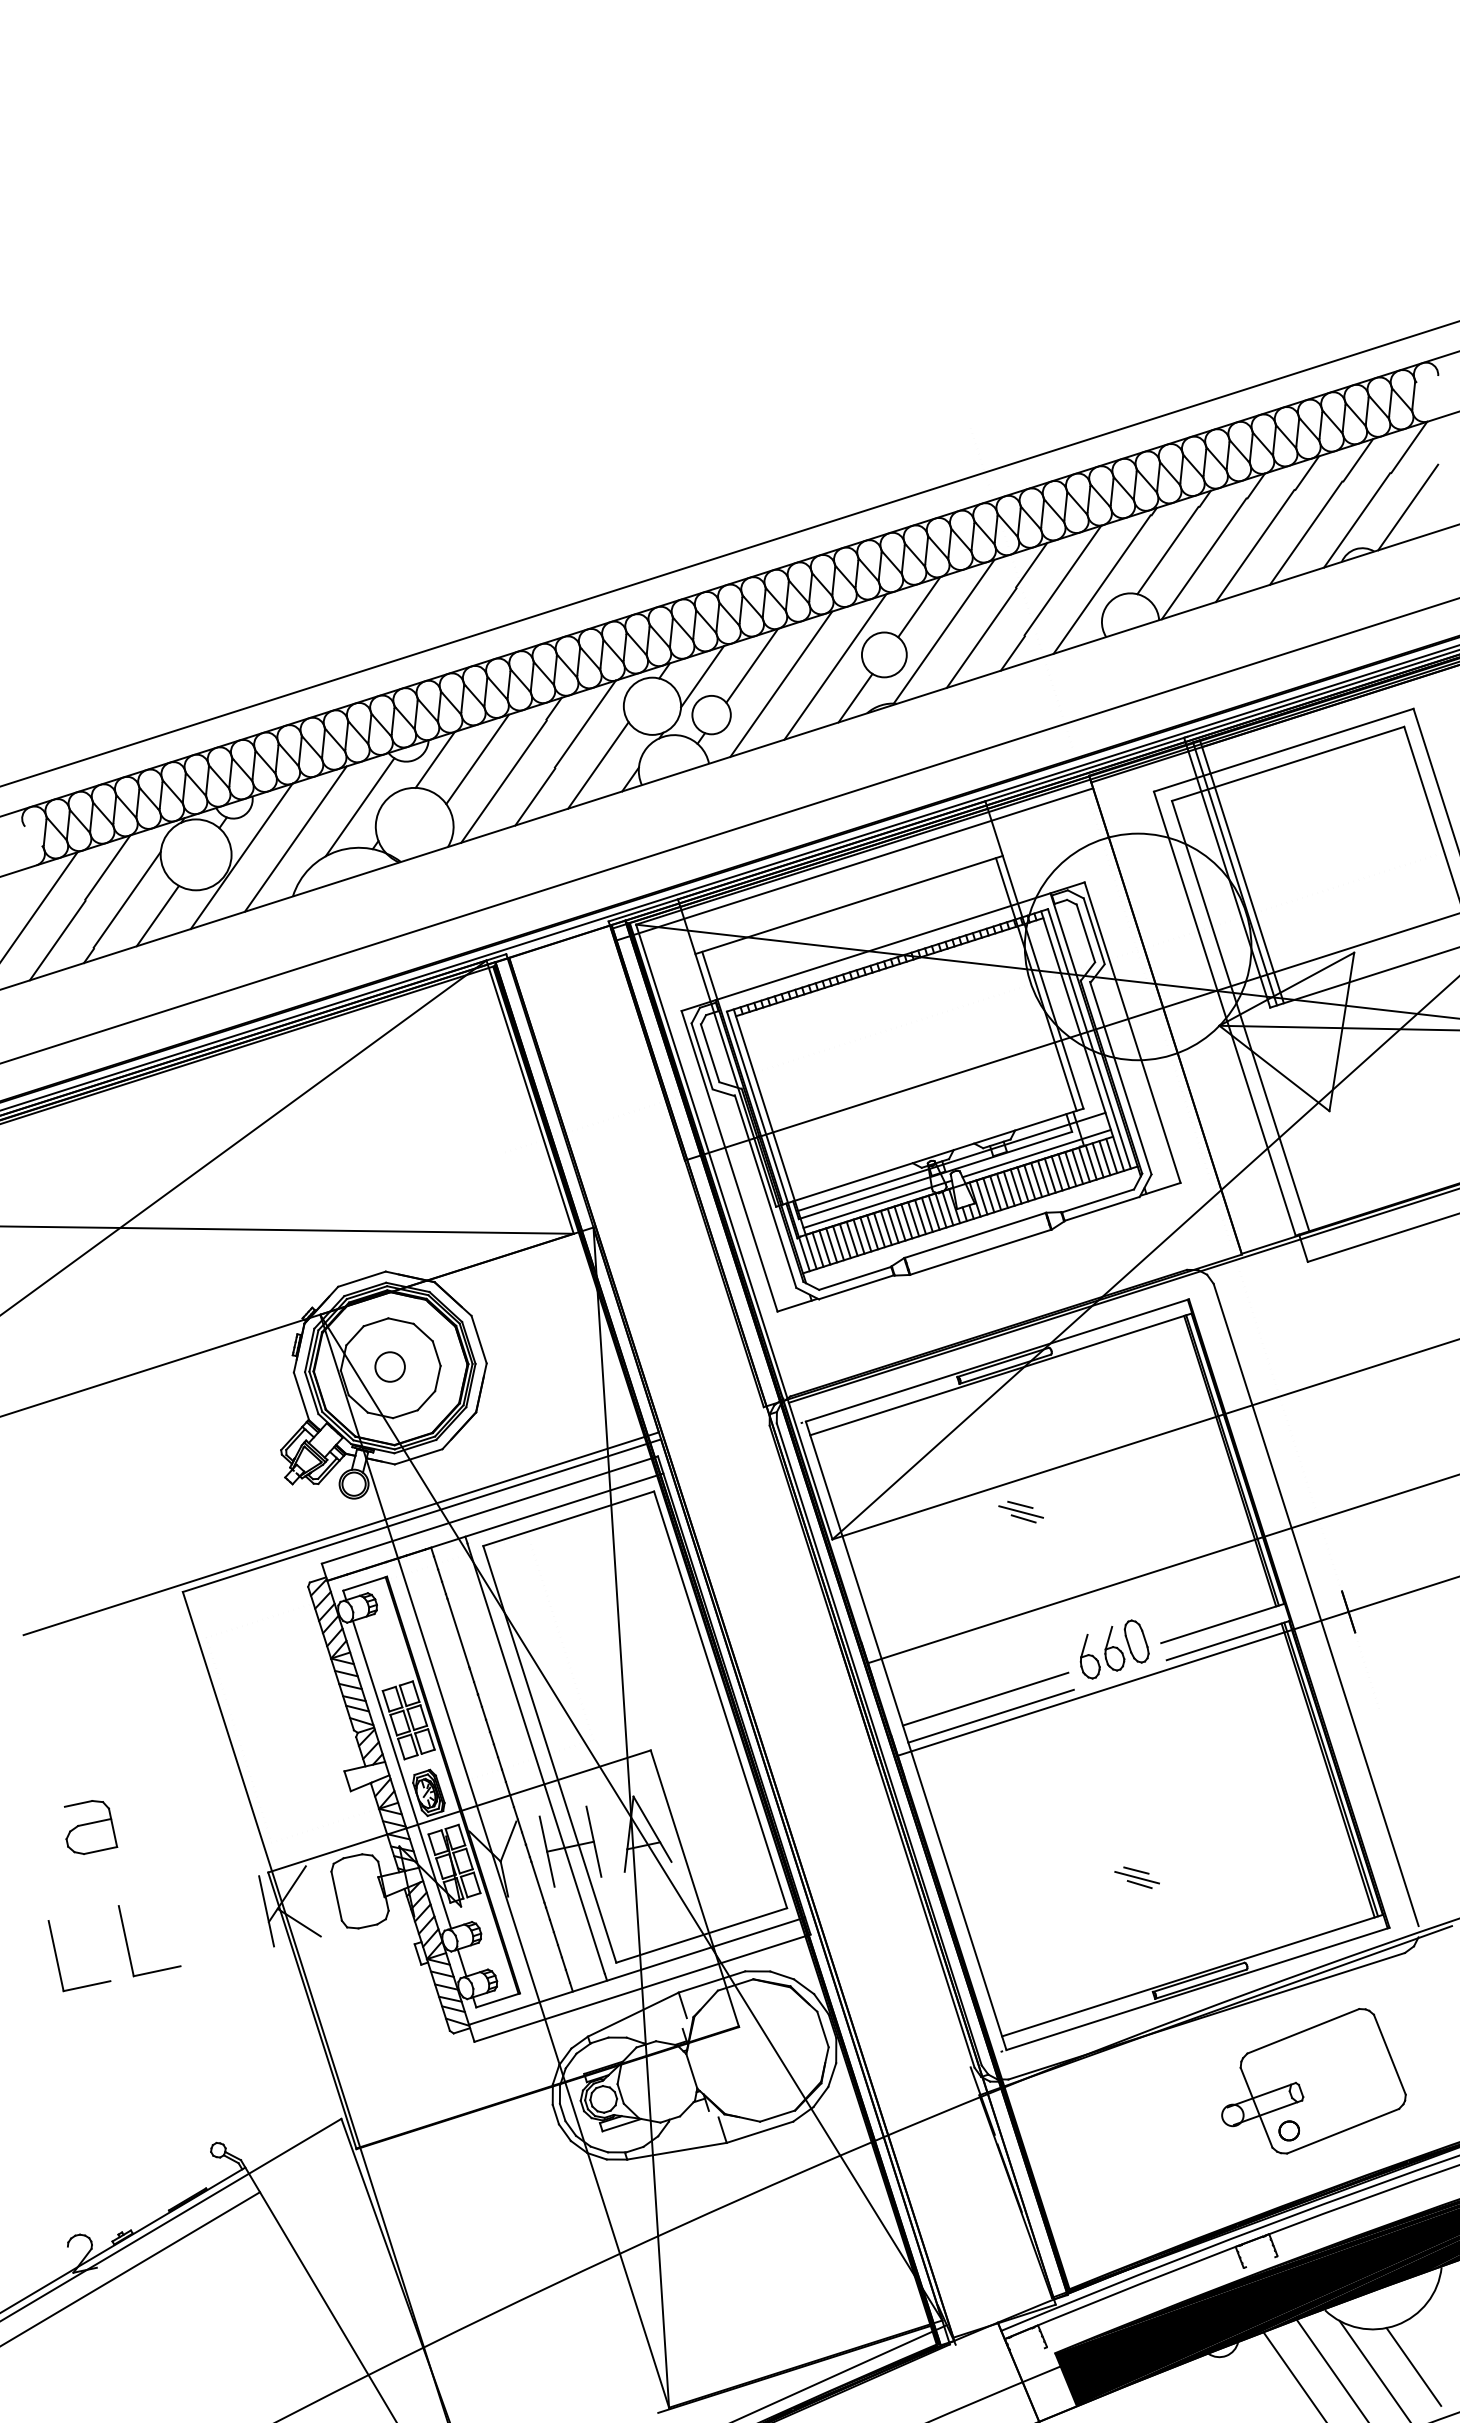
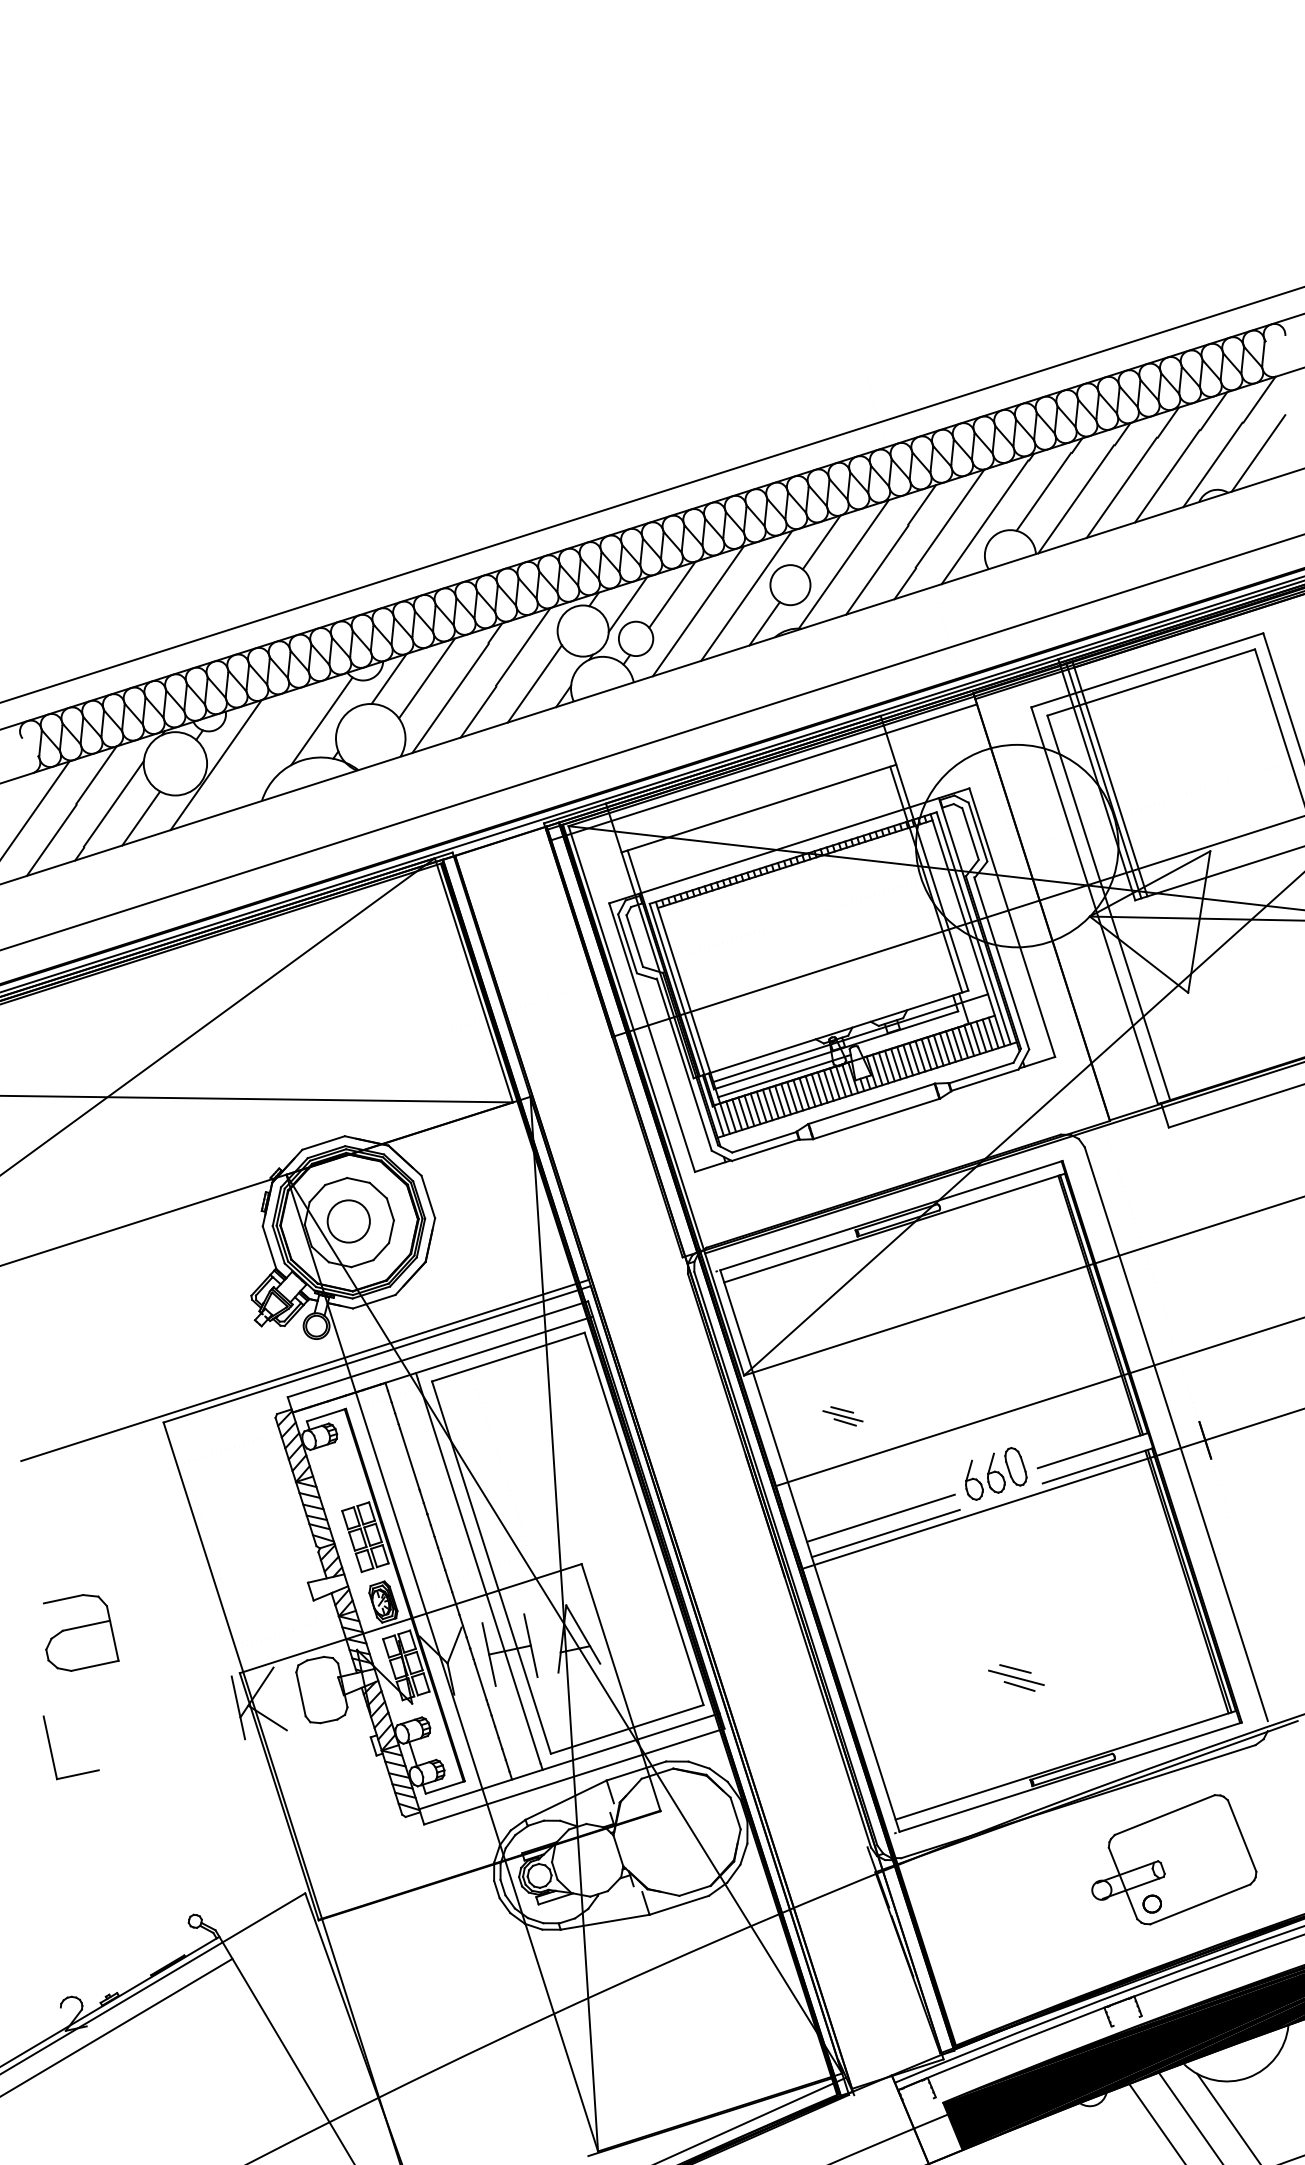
line: (295, 838) -> (264, 749), removed
line: (1036, 1153) -> (926, 1030), removed
circle: (389, 1366) -> (348, 1221), size x1.6
part: (1020, 1511) -> (842, 1415), moved
line: (401, 1774) -> (358, 1585), removed
part: (91, 1827) -> (81, 1632), size x1.6
part: (1136, 1877) -> (1015, 1677), size x1.4
part: (128, 1945) -> (114, 1738), removed
line: (1413, 2366) -> (1263, 2114), removed

